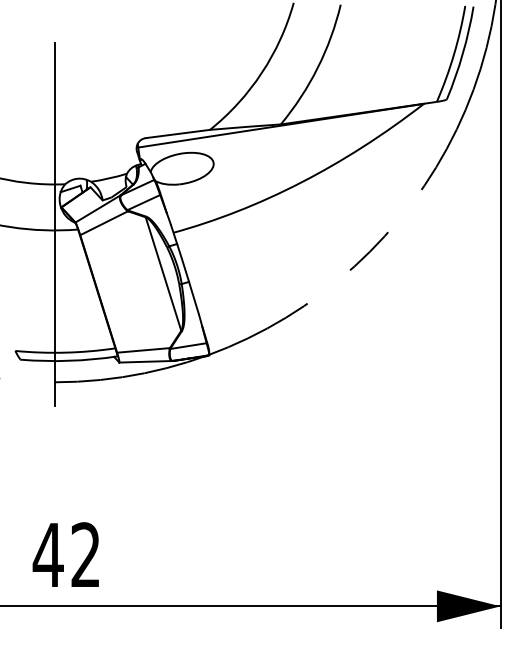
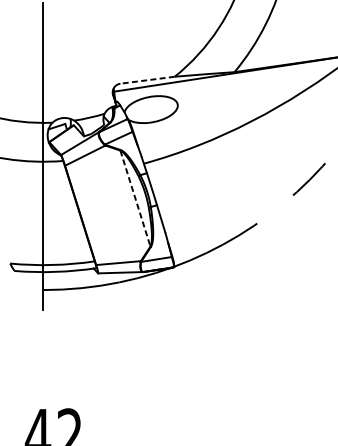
line: (177, 134) -> (147, 80), solid -> dashed
line: (163, 274) -> (135, 198), solid -> dashed

